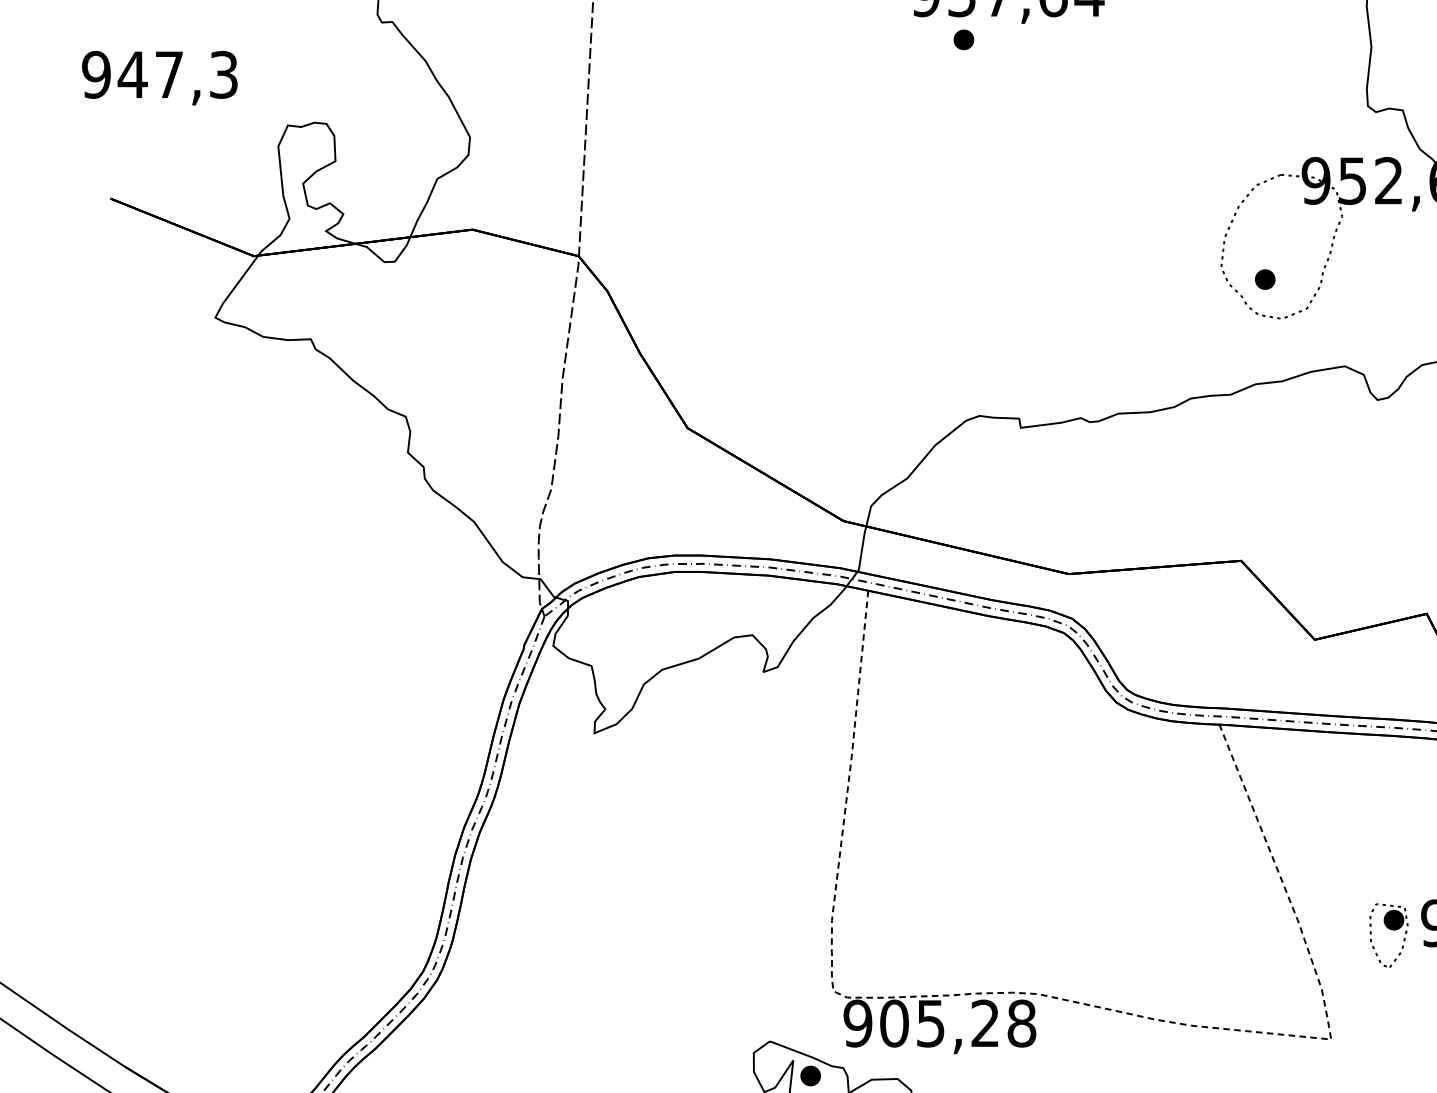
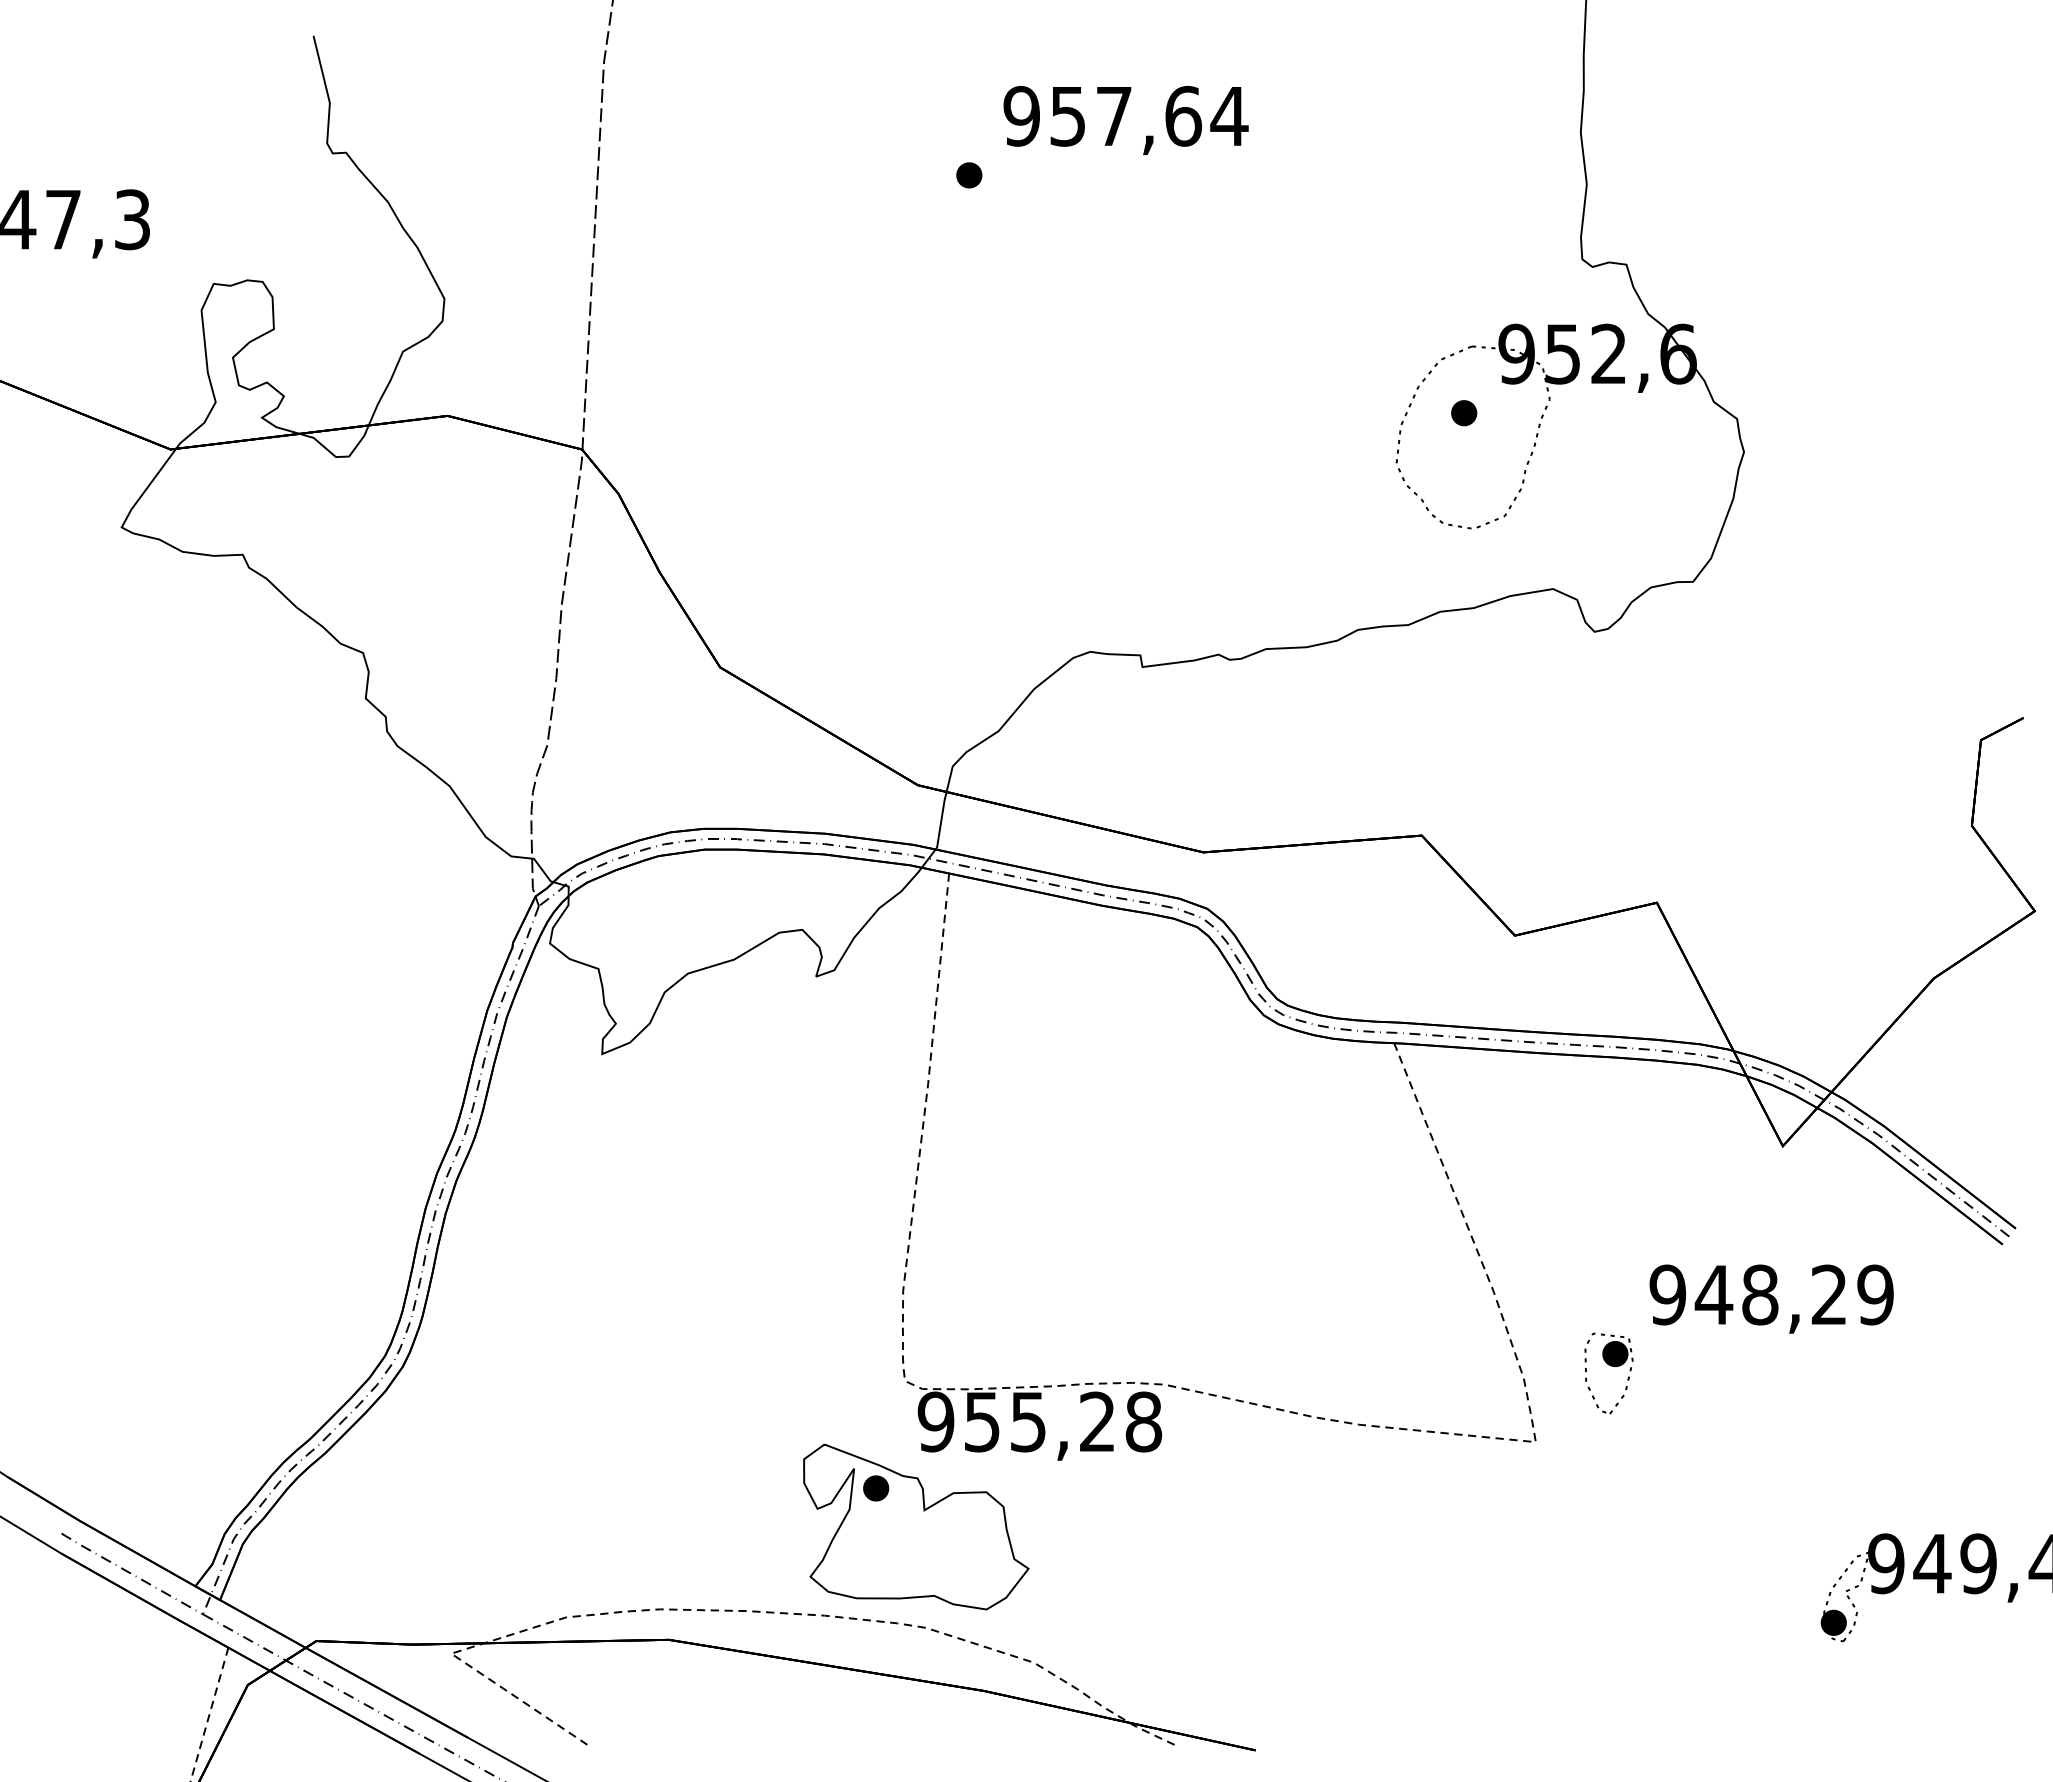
part: (964, 39) -> (969, 175), moved
part: (1265, 279) -> (1464, 413), moved
part: (1390, 930) -> (1610, 1366), moved
text: (894, 1023) -> (982, 1421), 905,28 -> 955,28

